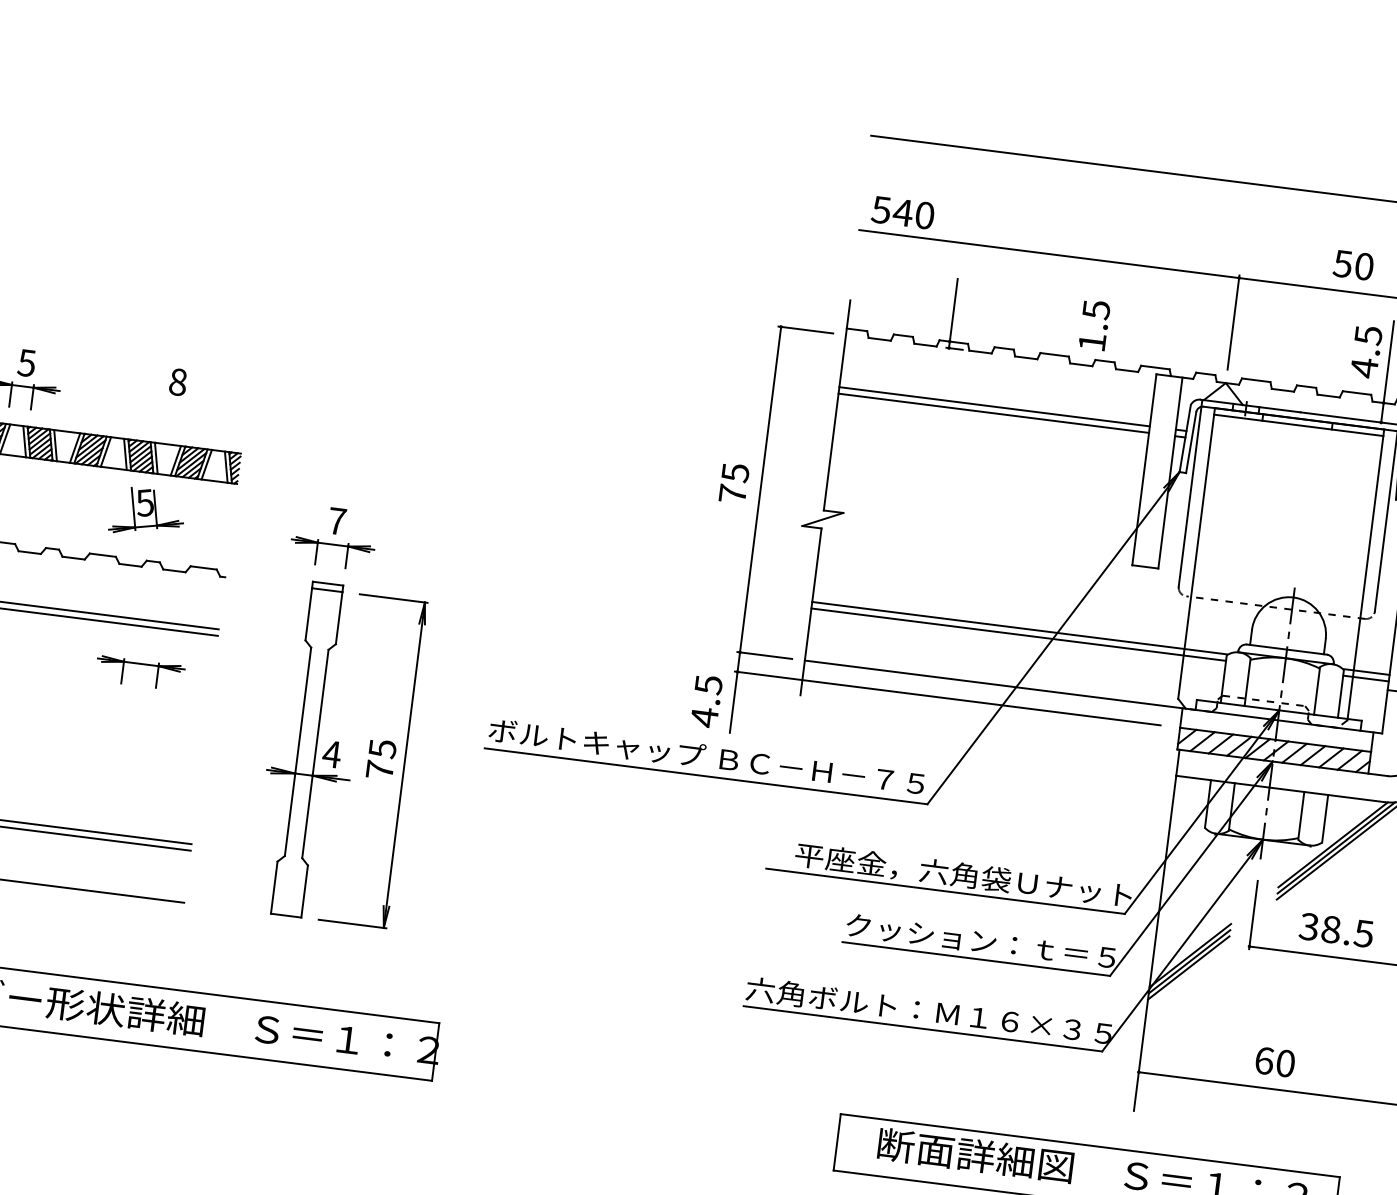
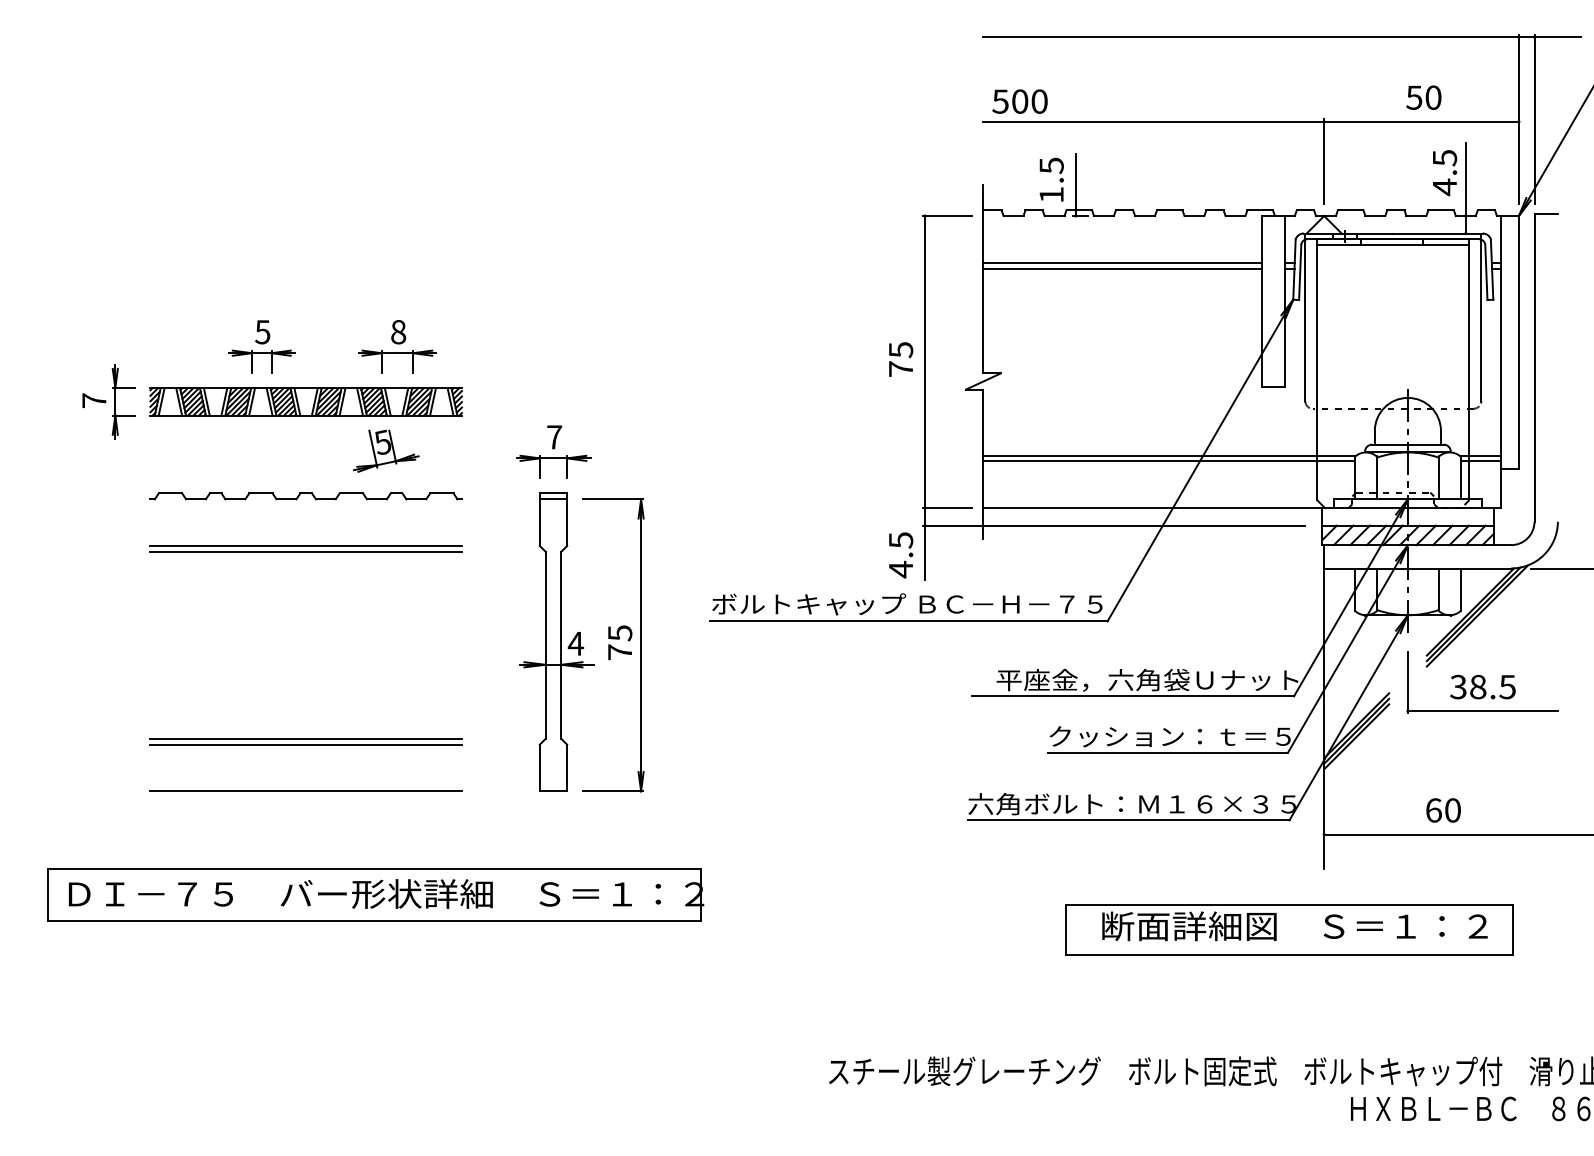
text: (902, 212) -> (1019, 101), 540 -> 500
text: (1094, 325) -> (1051, 179), moved
part: (141, 664) -> (397, 353), moved

